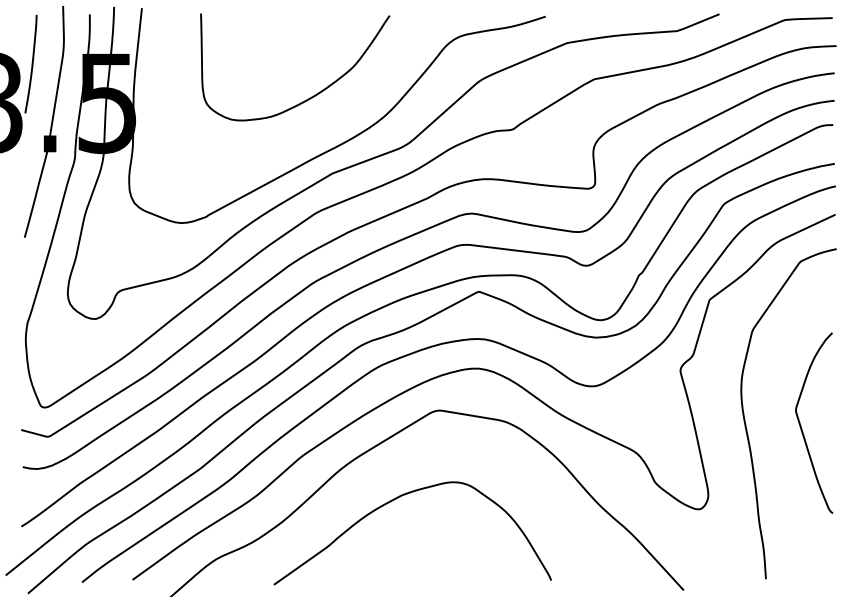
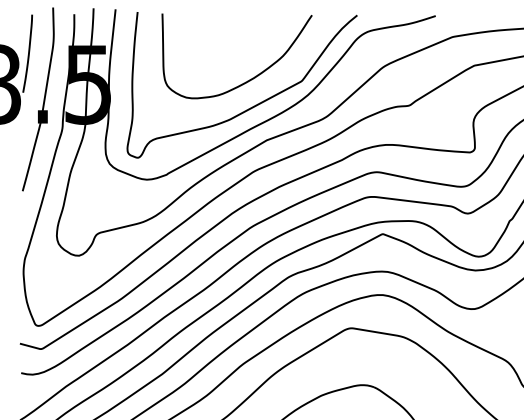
curve: (315, 130) -> (253, 106), added

